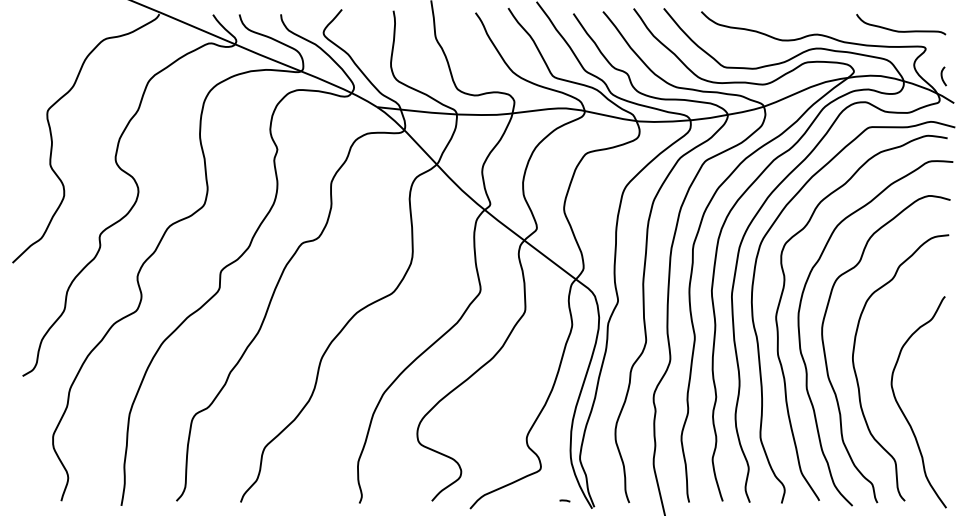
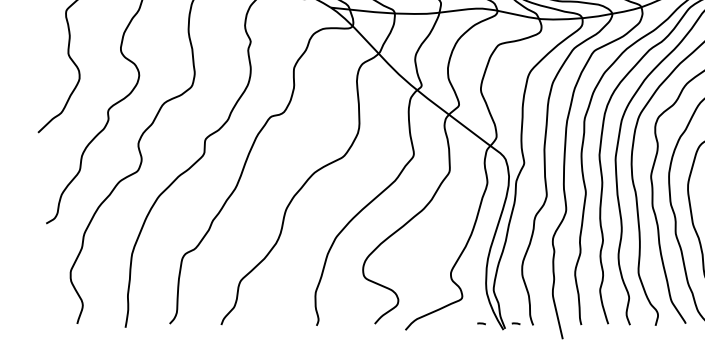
line: (607, 500) -> (515, 323), added

